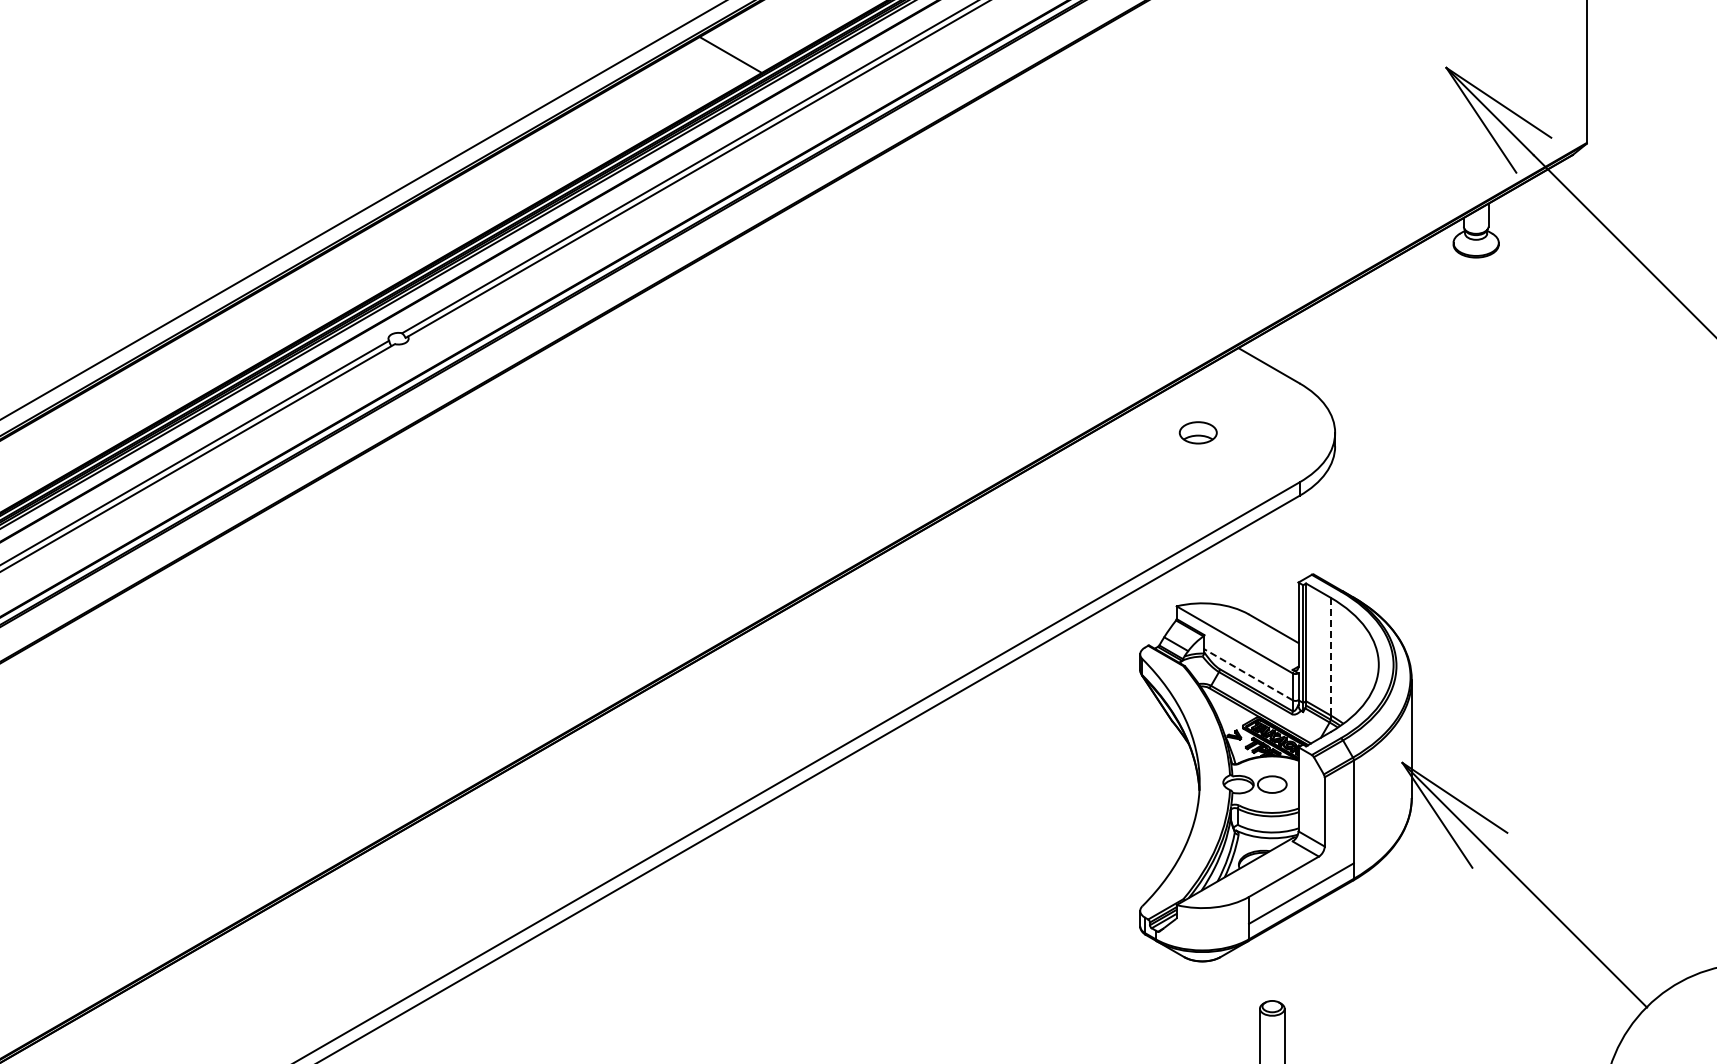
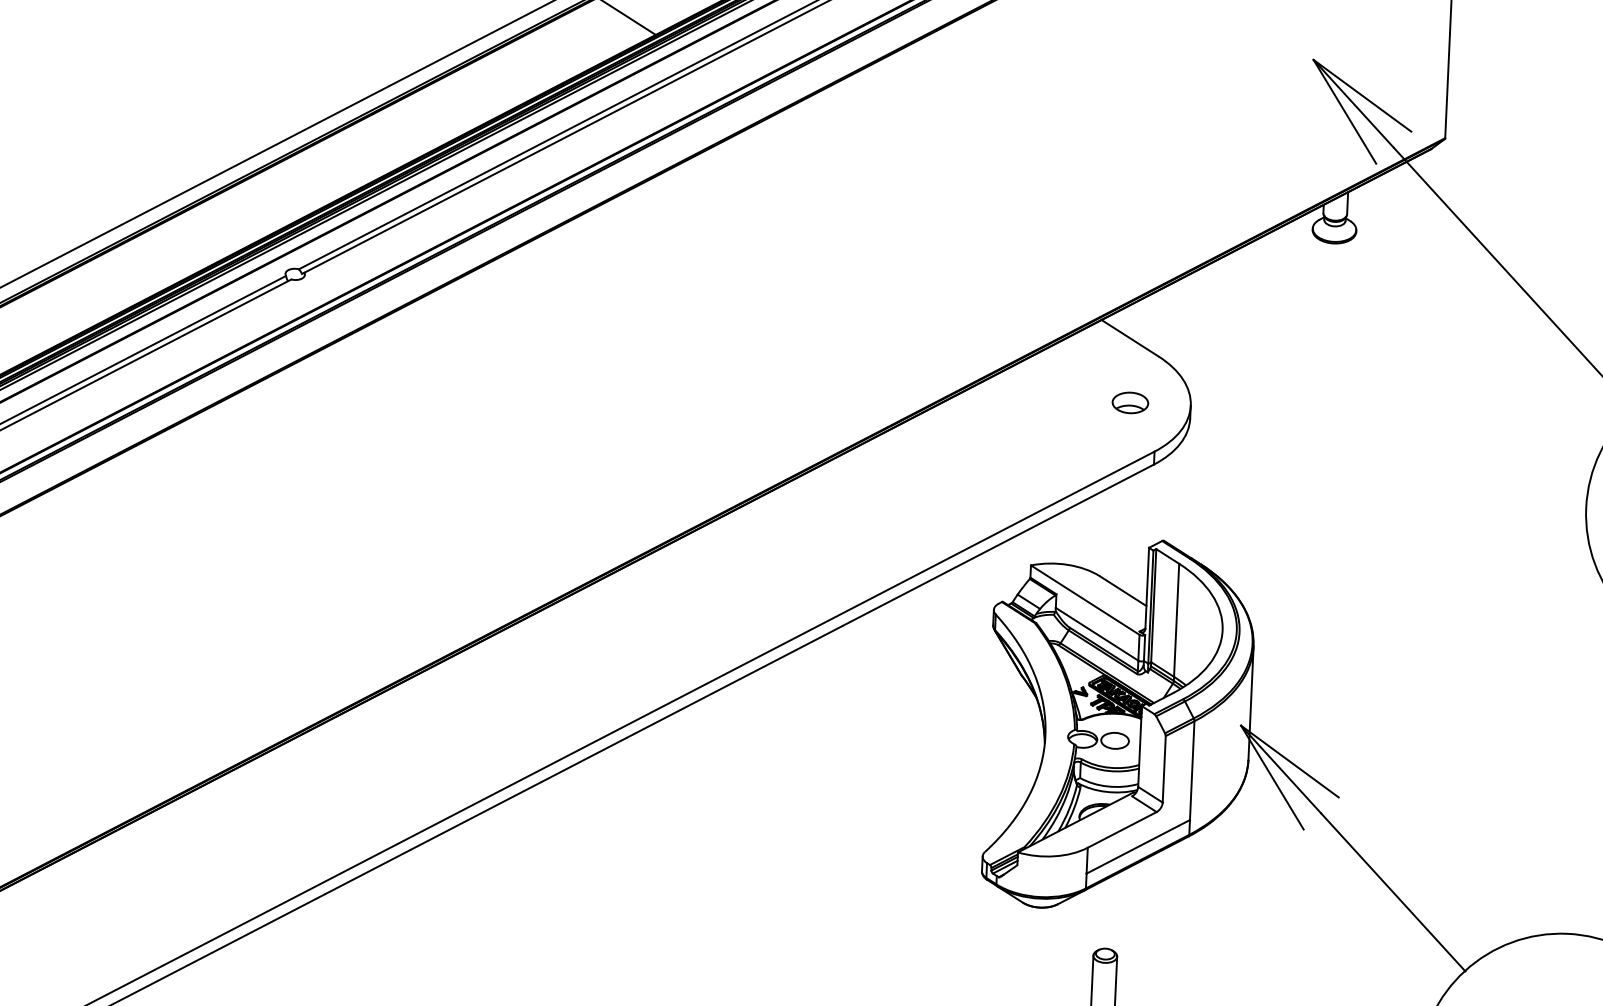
part: (1197, 432) -> (1129, 402), moved
line: (1330, 656) -> (1176, 620), dashed -> solid
line: (1248, 674) -> (1097, 634), dashed -> solid

